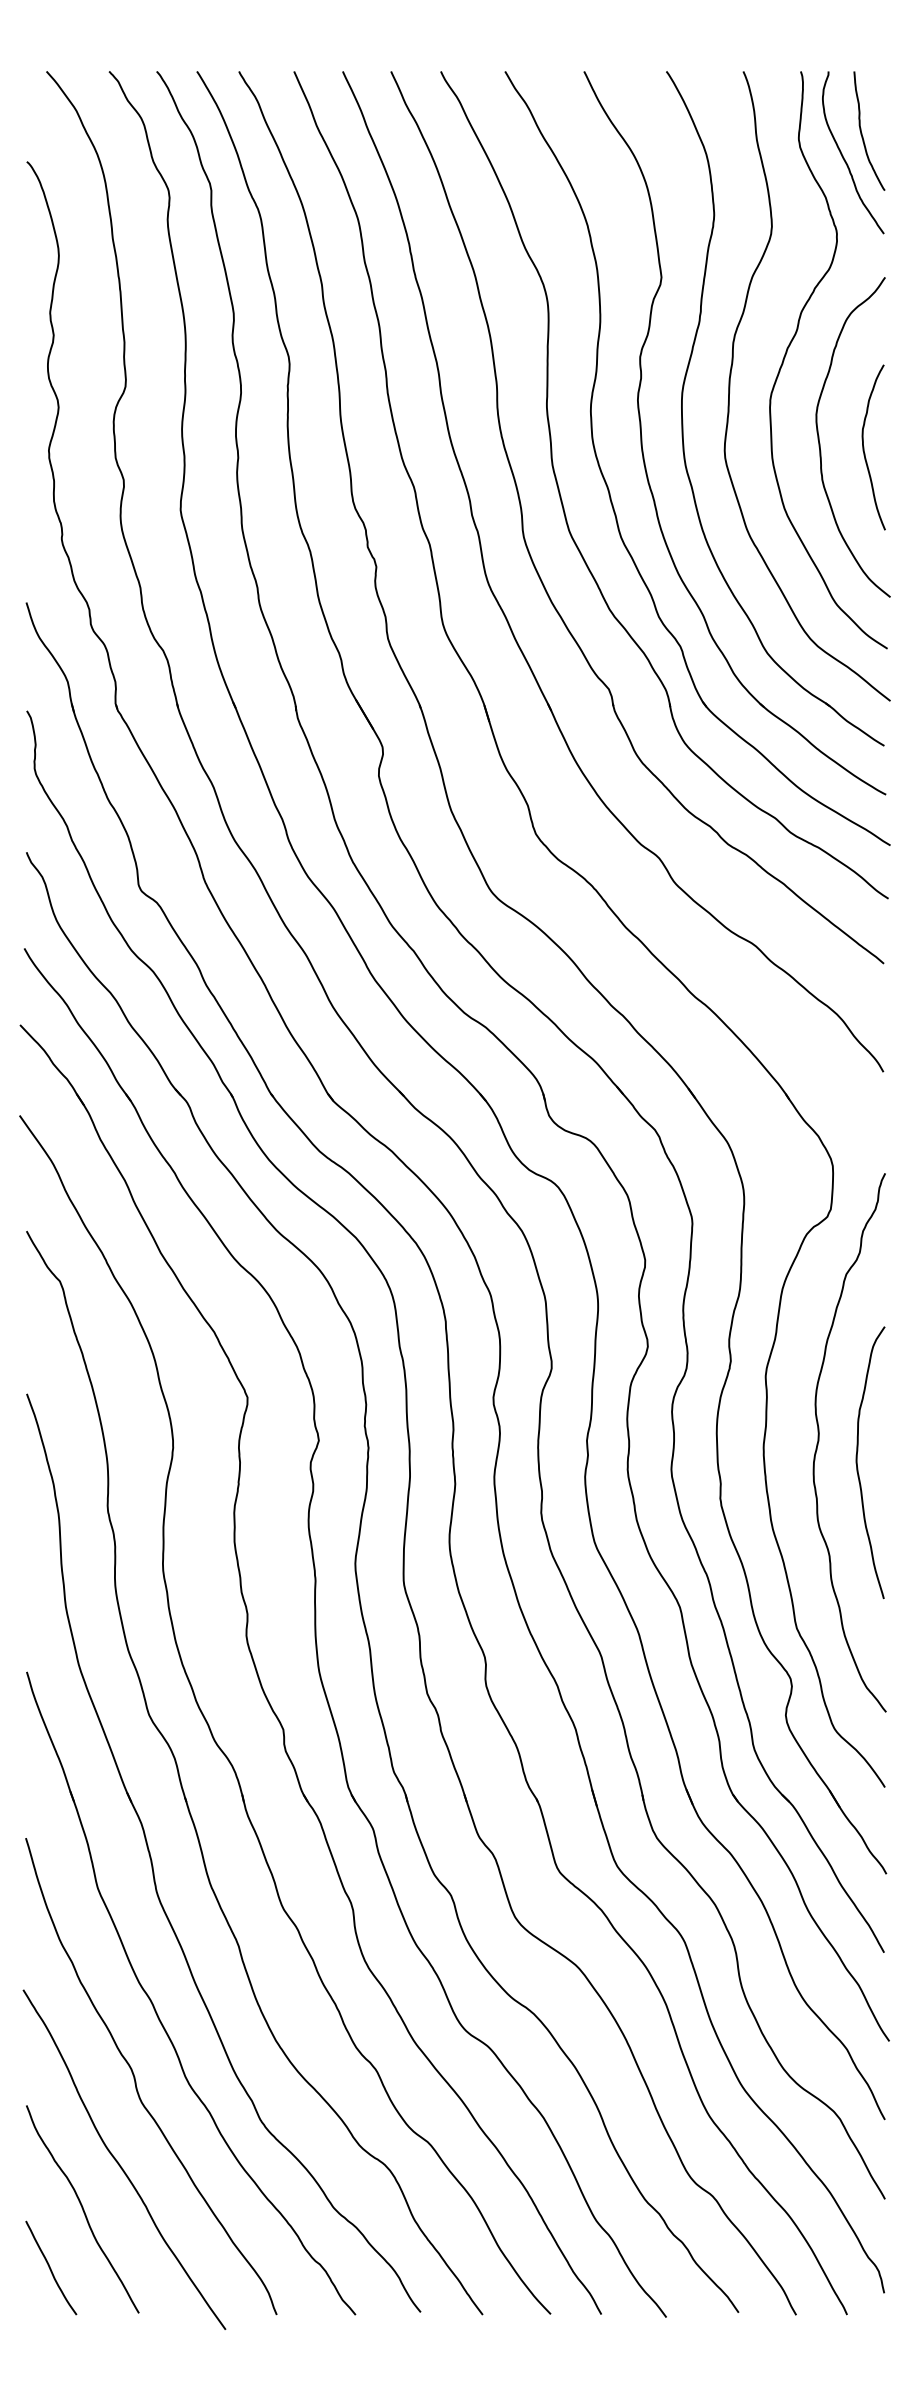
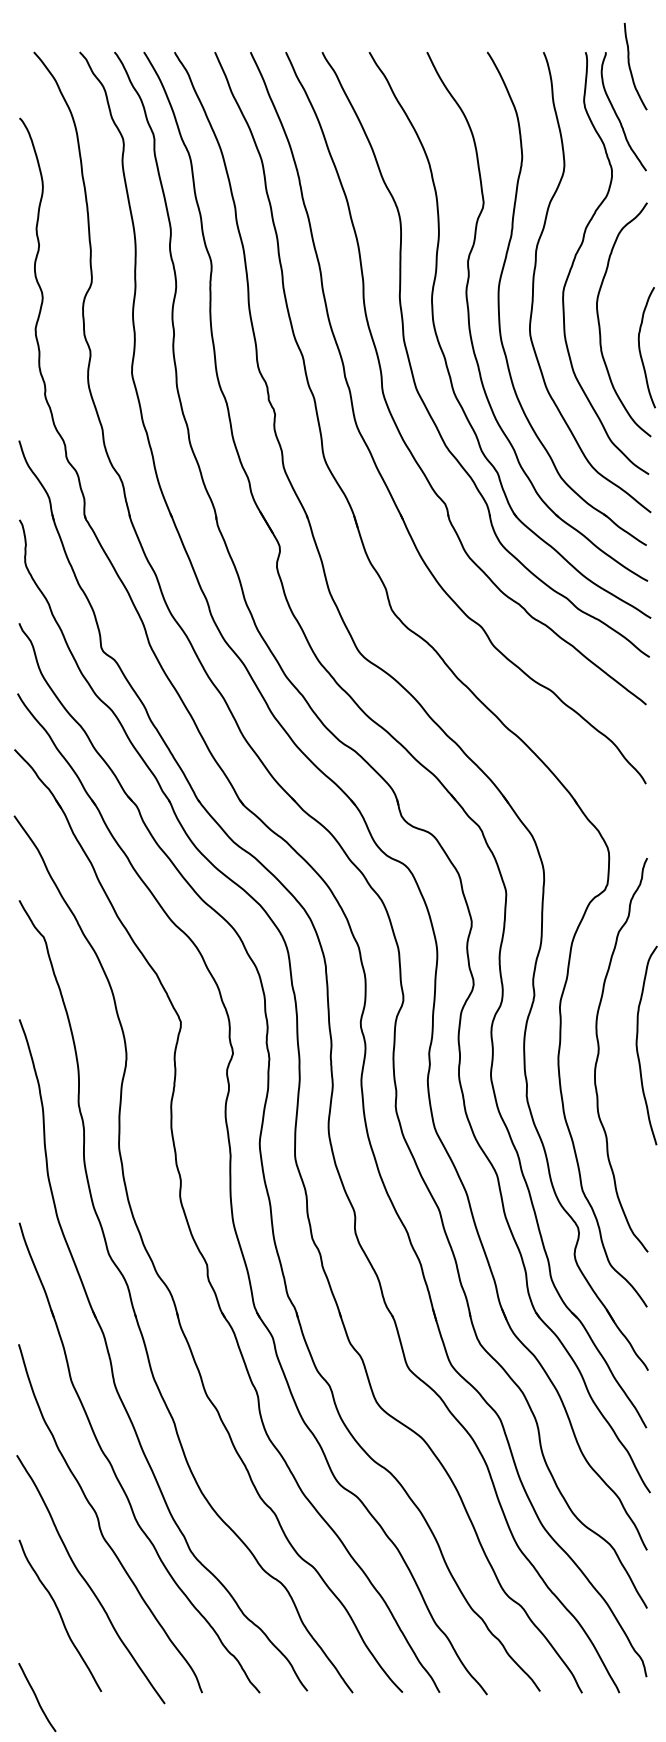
curve: (862, 133) -> (630, 68), moved
curve: (864, 447) -> (640, 347), moved
curve: (857, 1462) -> (637, 1045), moved
curve: (50, 2267) -> (36, 1697), moved

